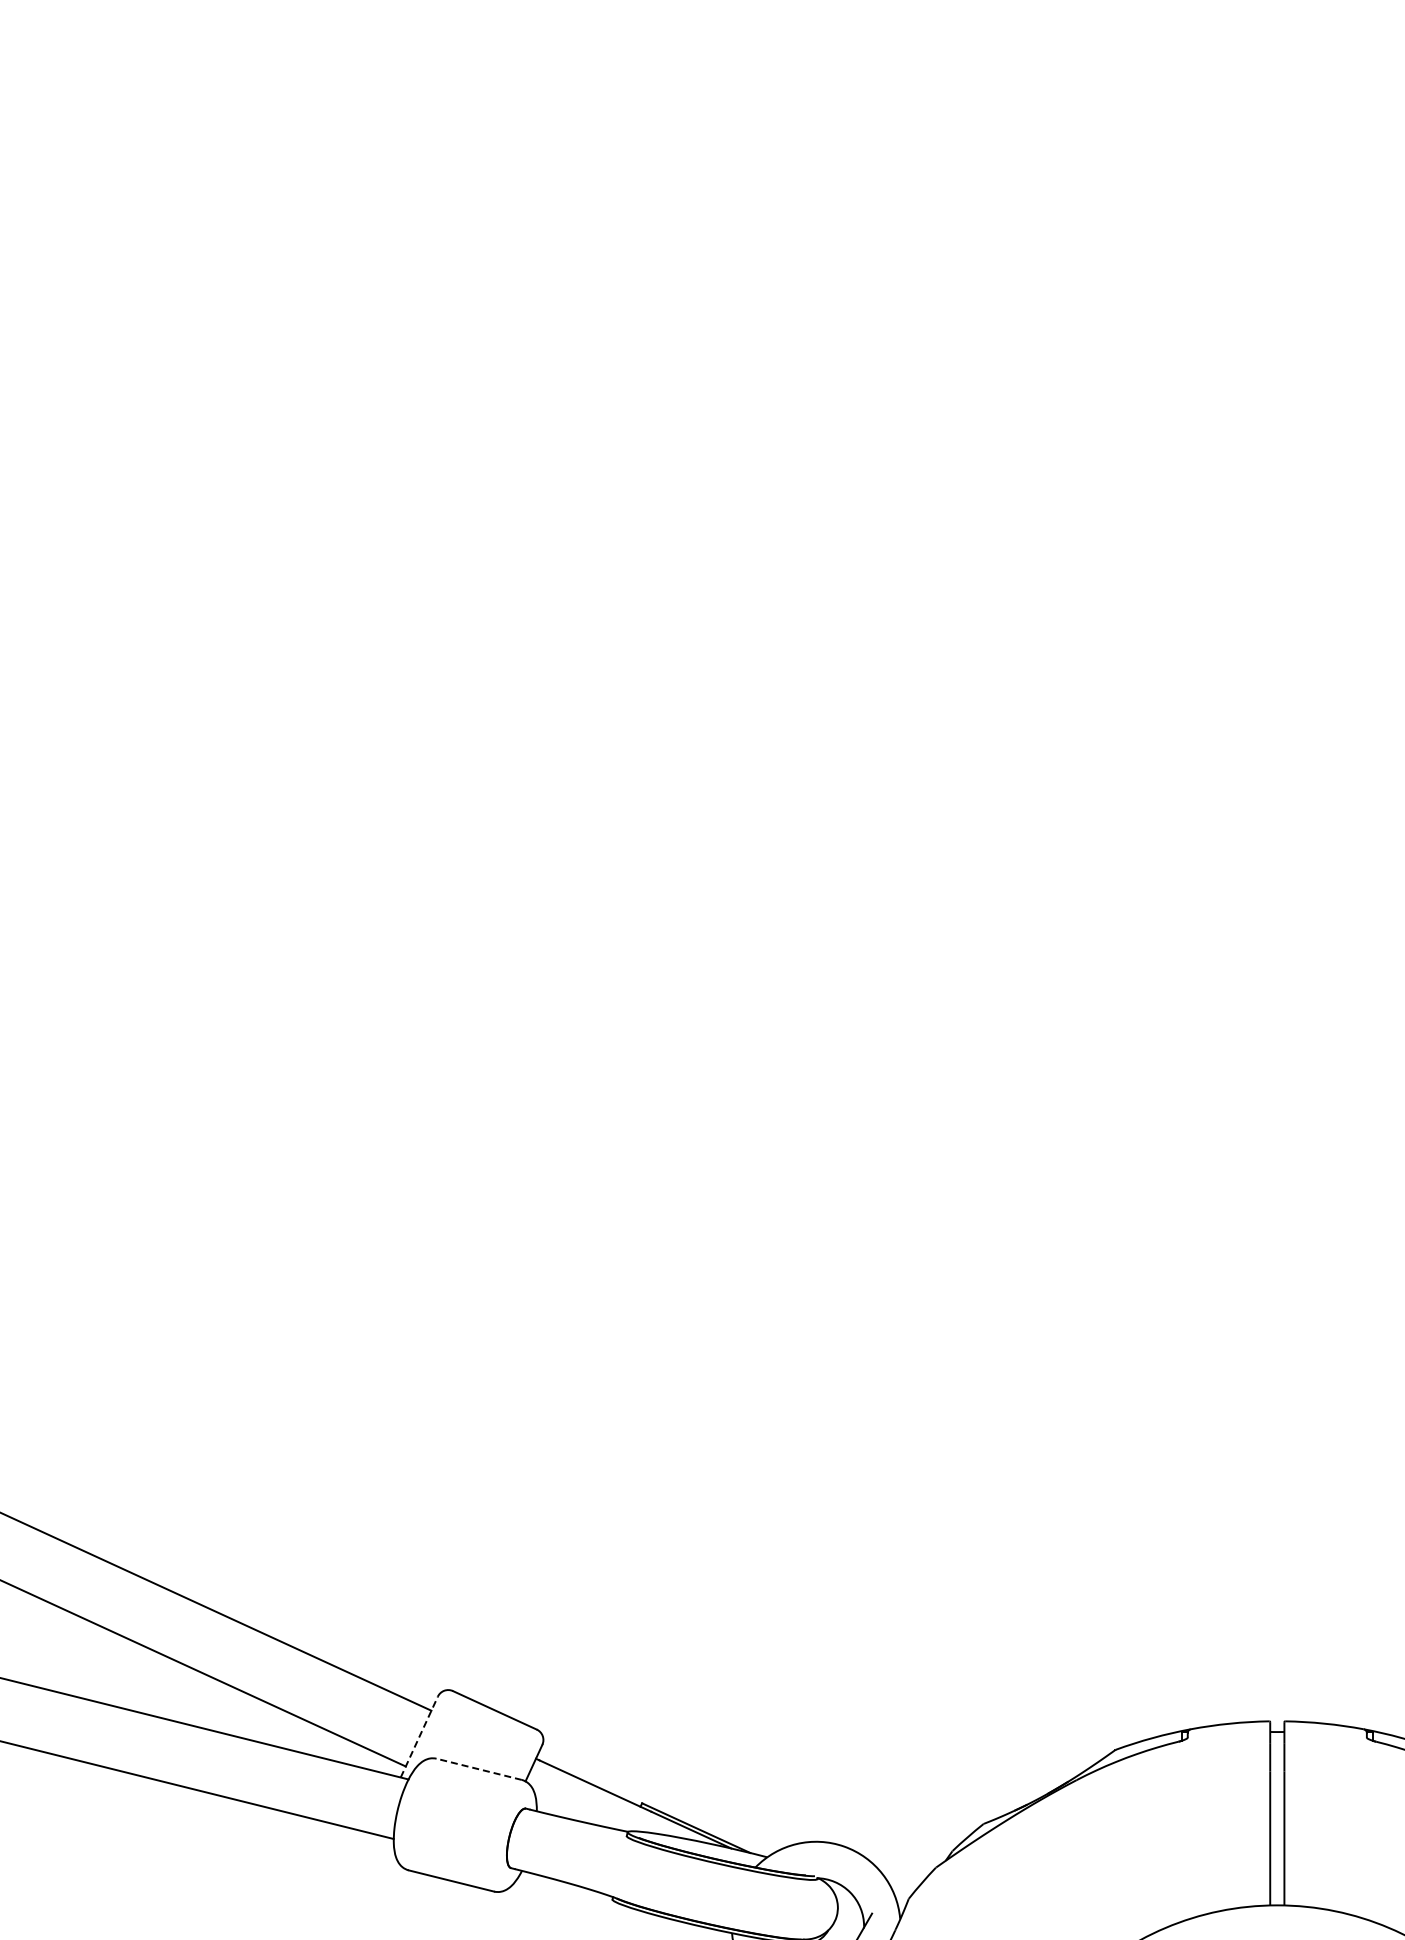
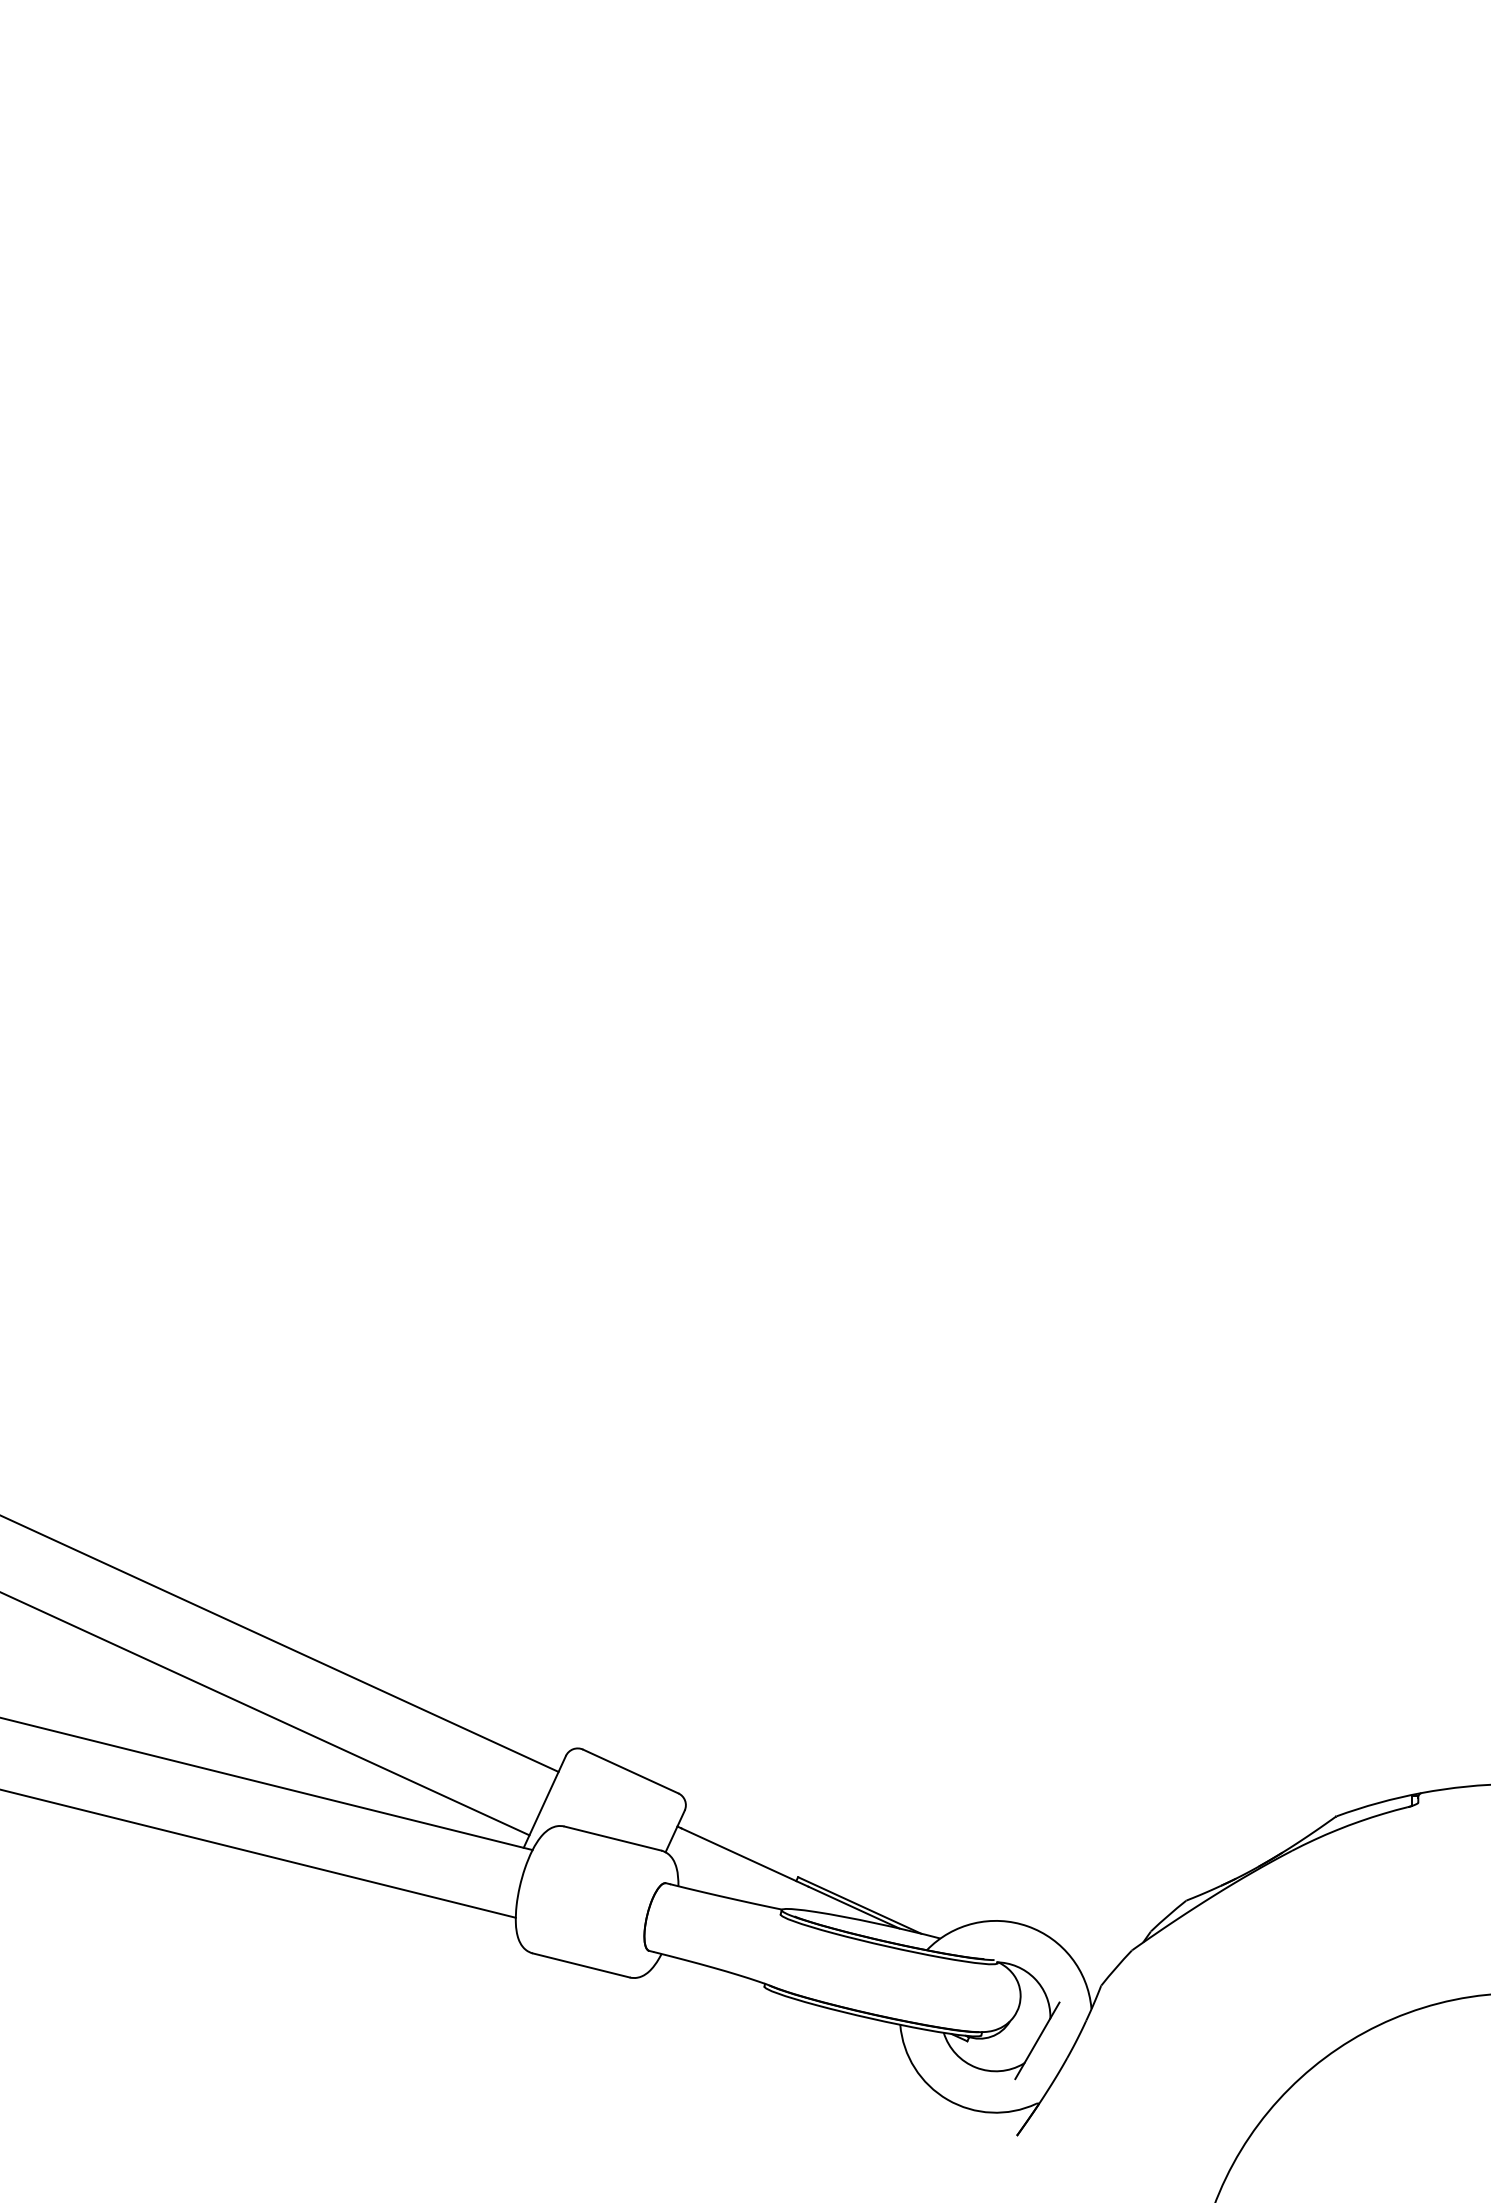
line: (419, 1736) -> (545, 1801), dashed -> solid
line: (479, 1769) -> (613, 1838), dashed -> solid

